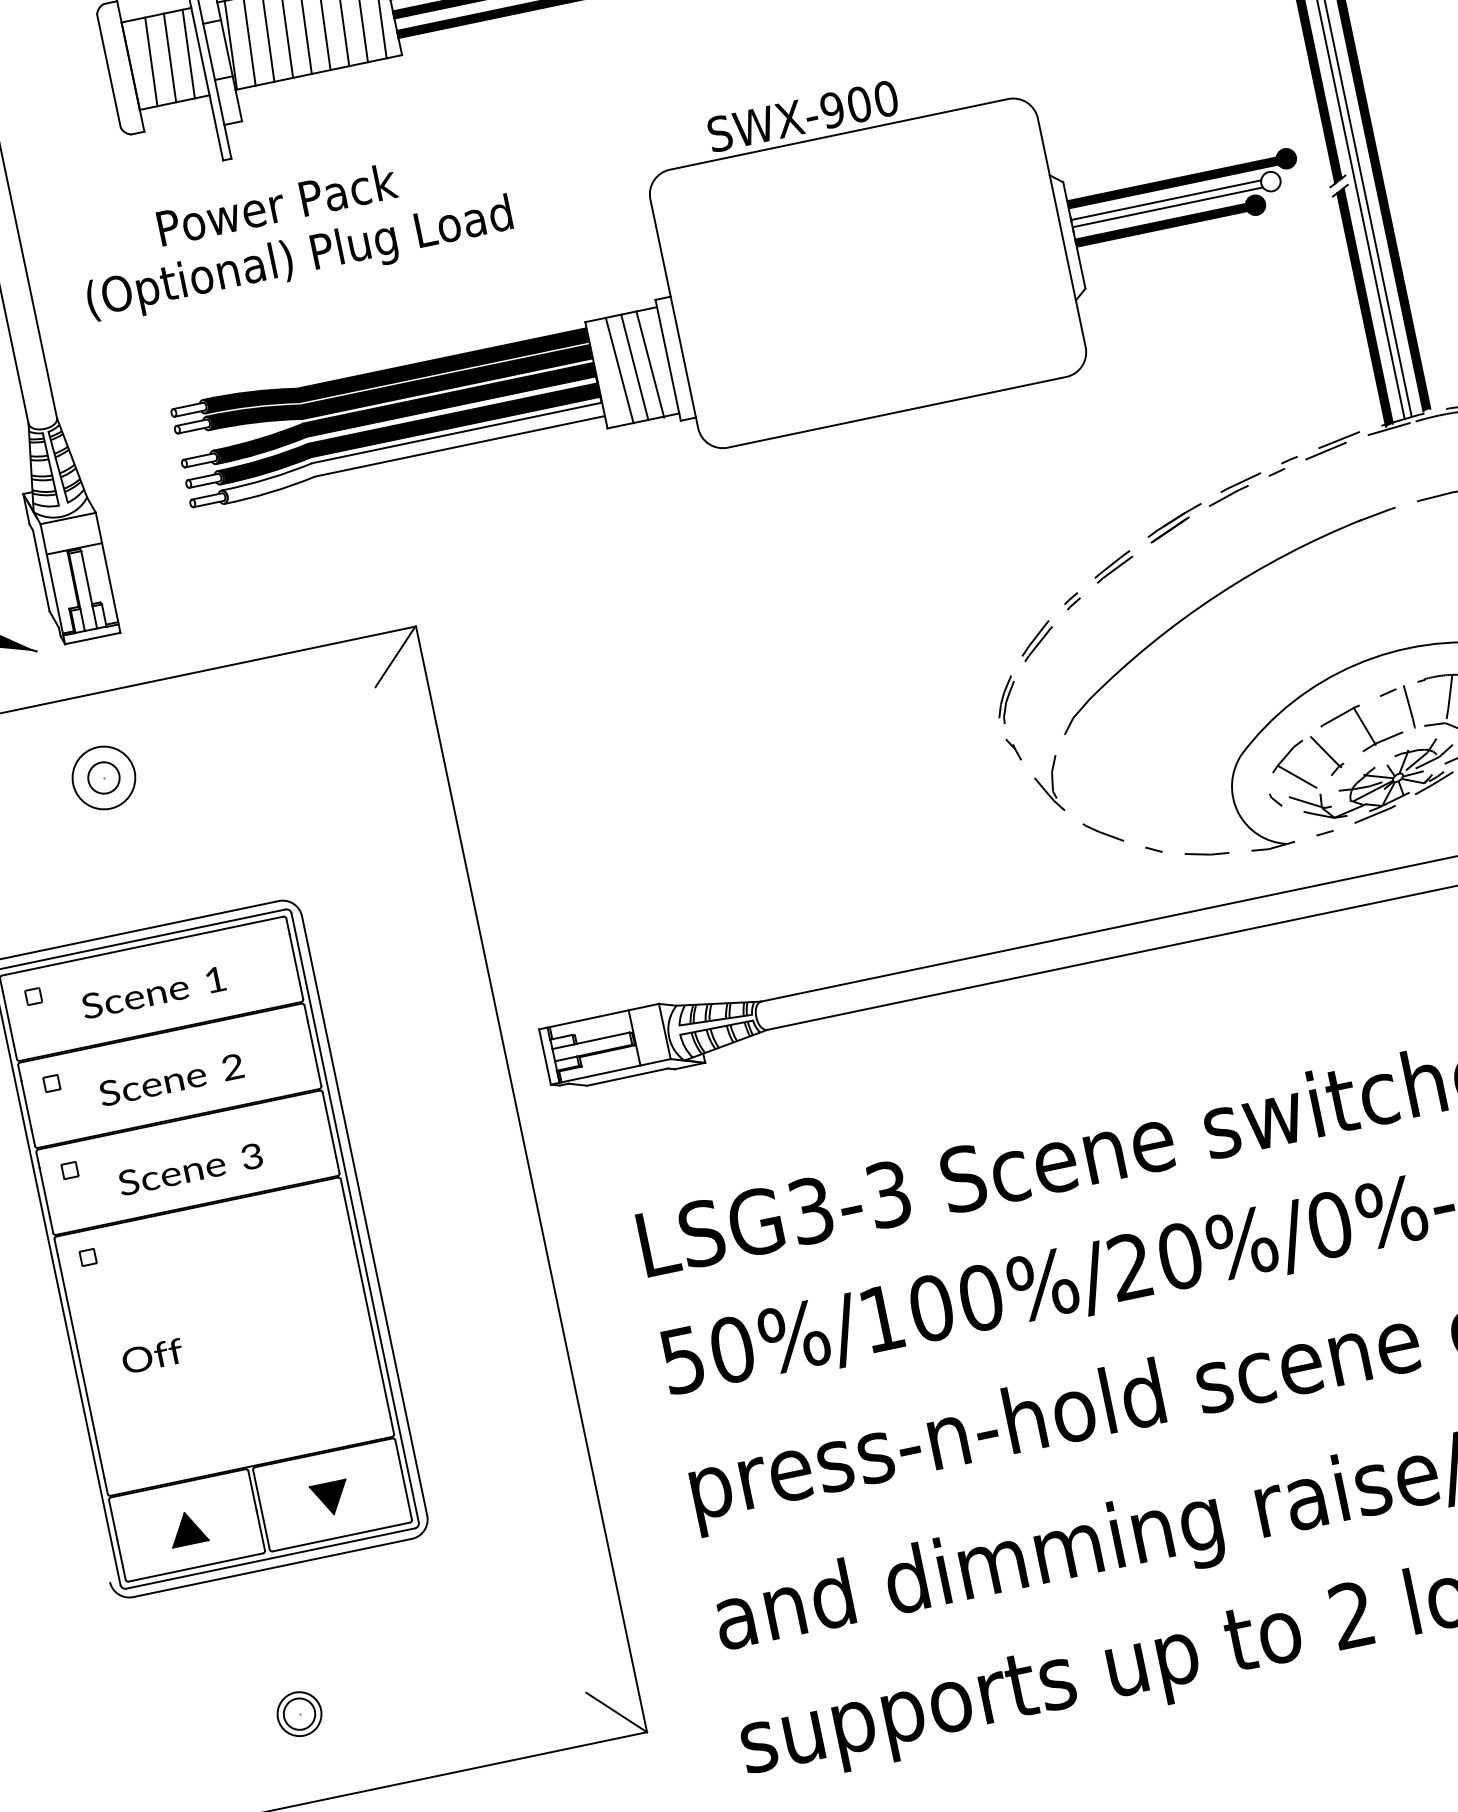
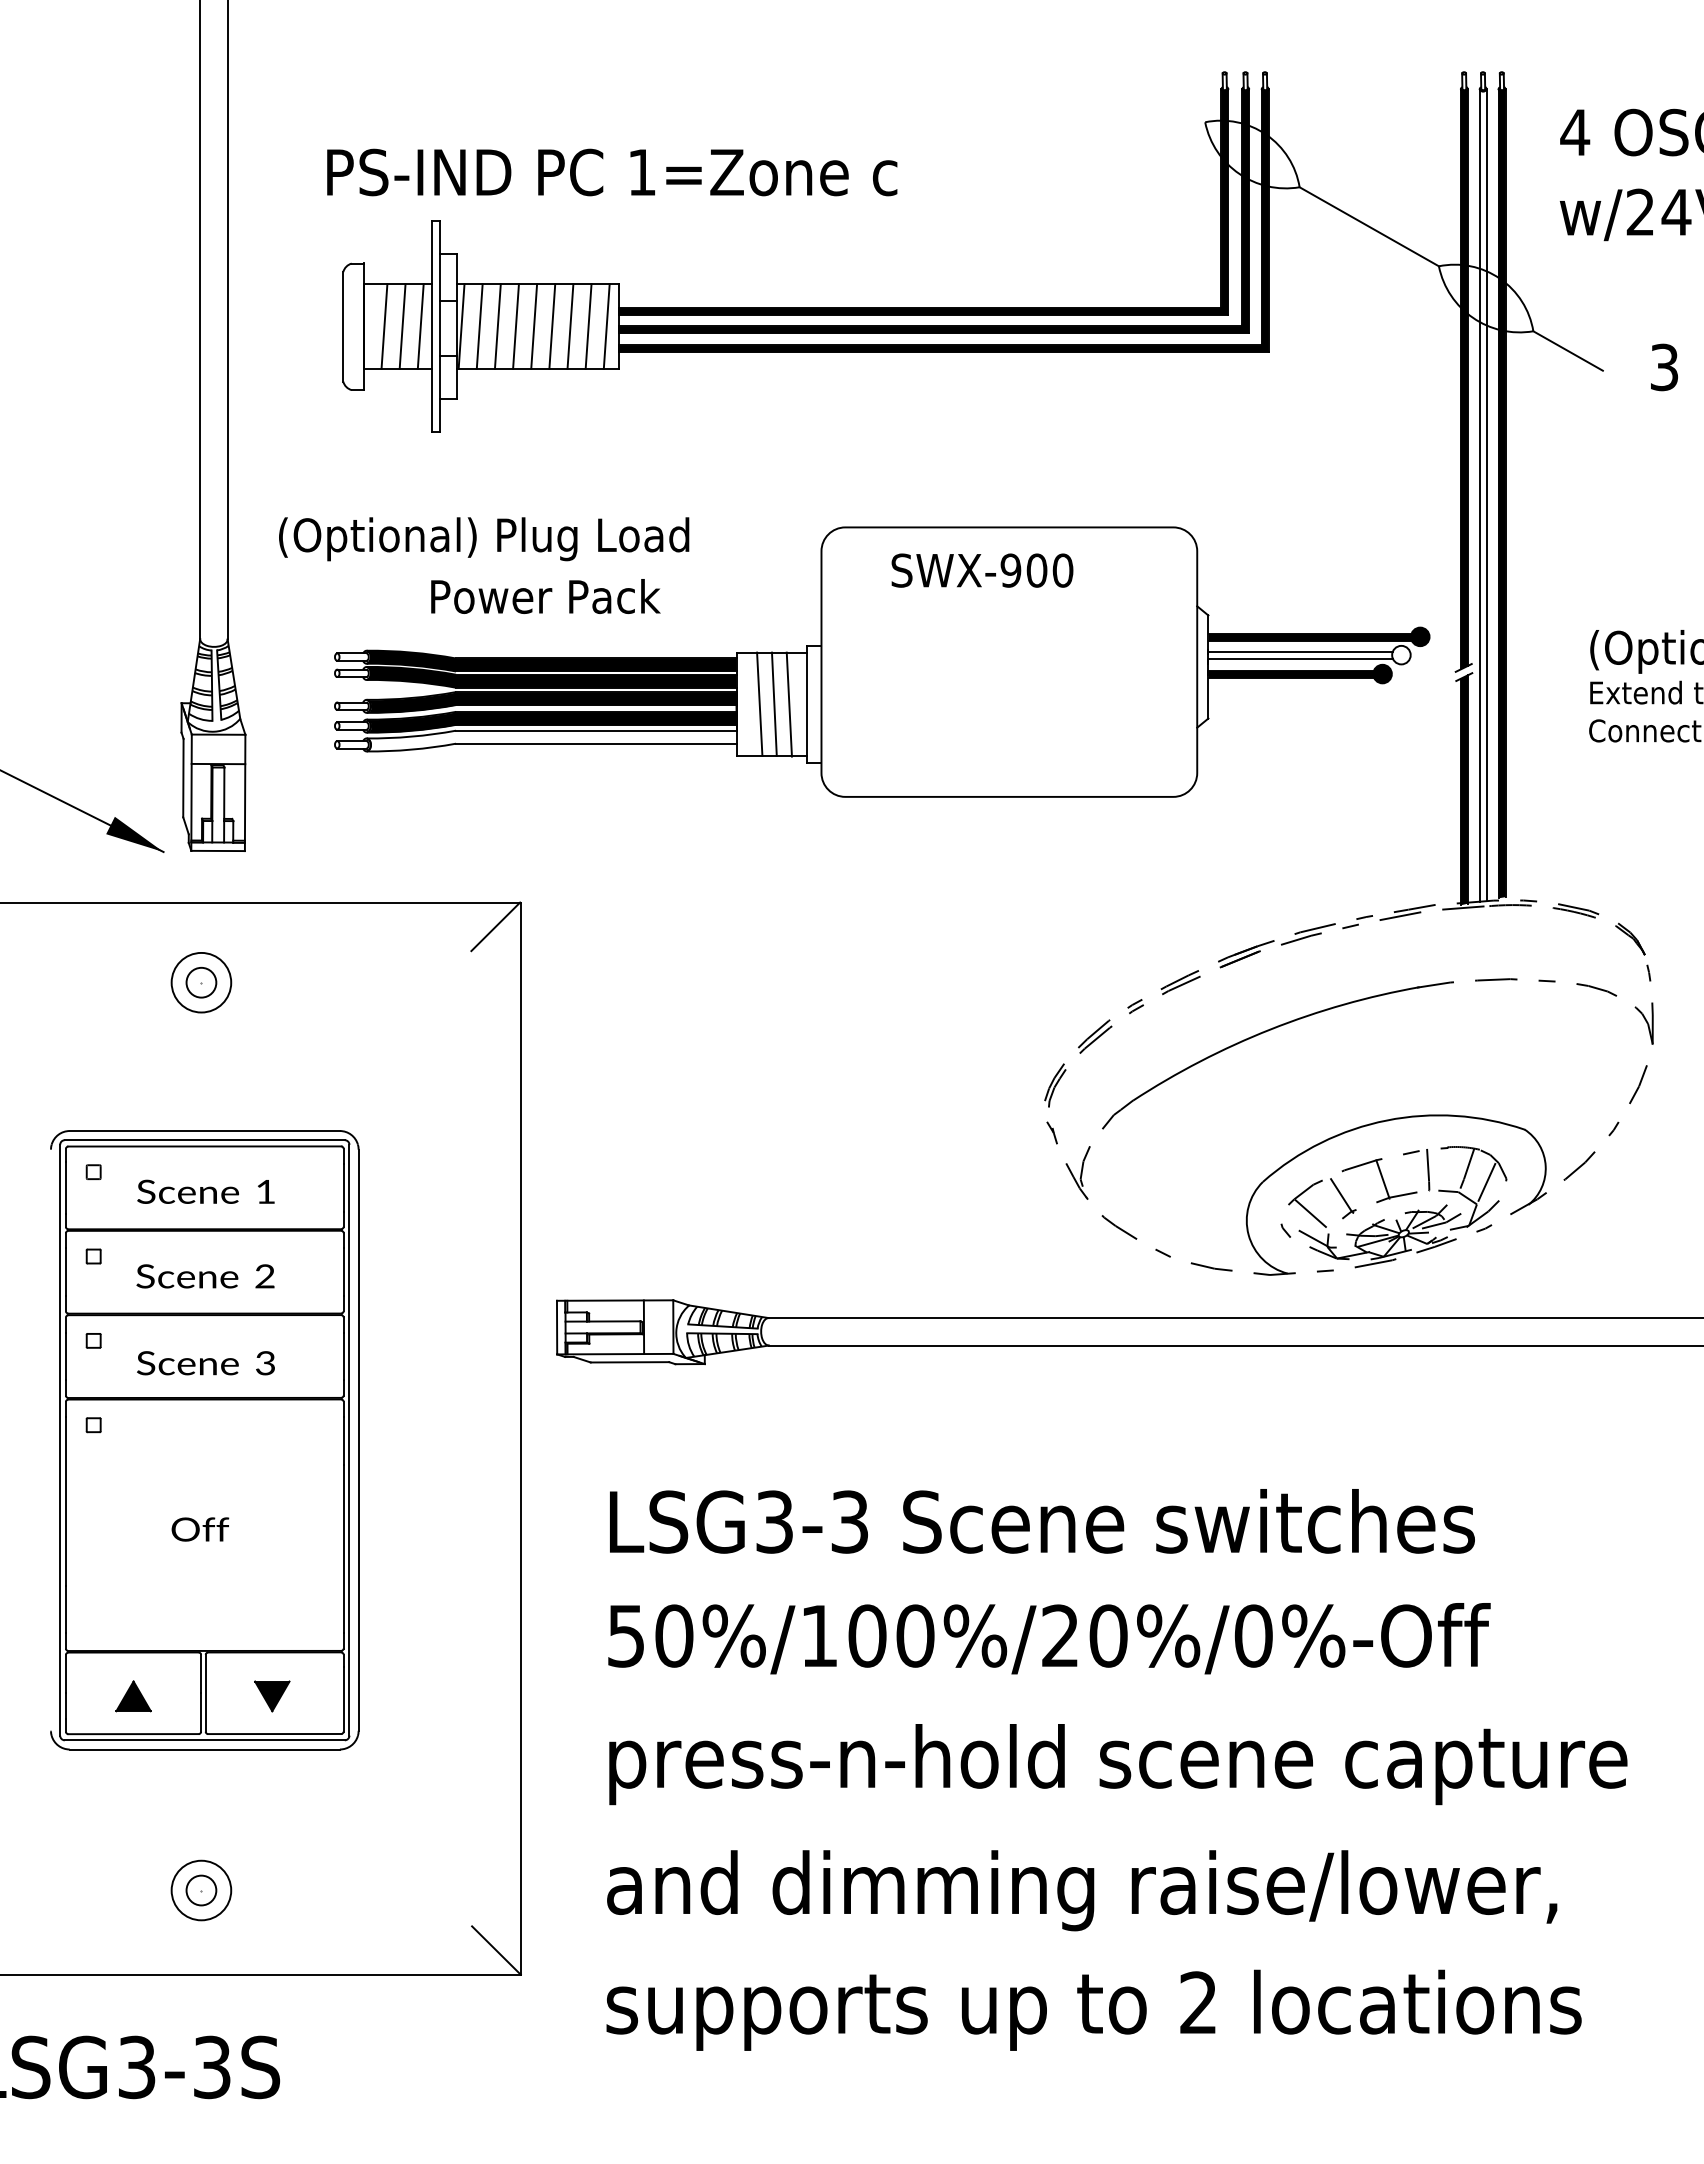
text: (803, 116) -> (982, 570), moved
text: (276, 204) -> (545, 596), moved
text: (152, 1356) -> (200, 1529), moved
circle: (299, 1714) -> (201, 1890), size x1.43

